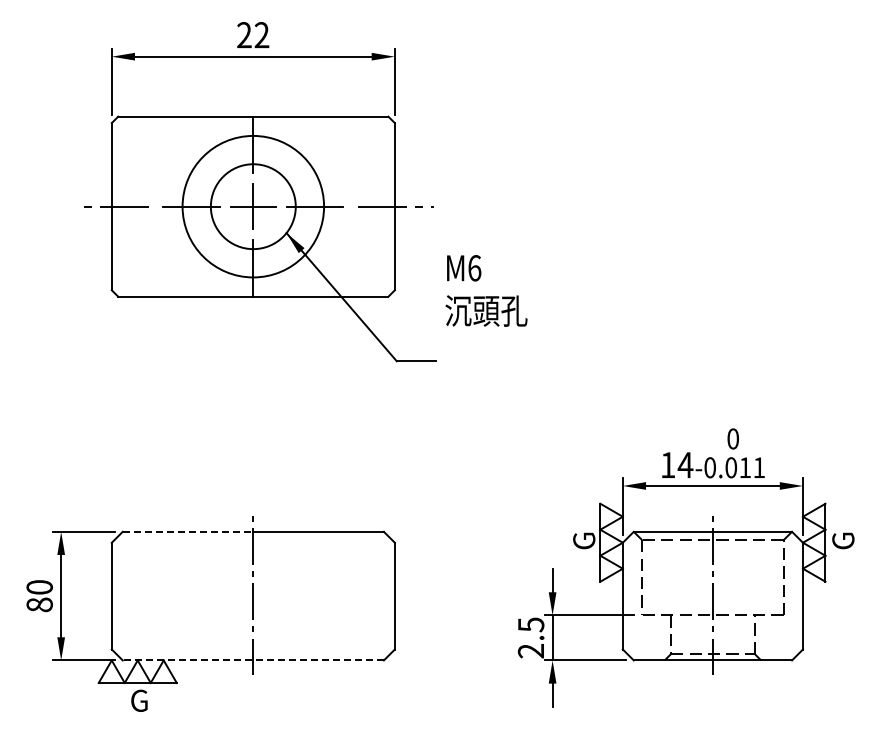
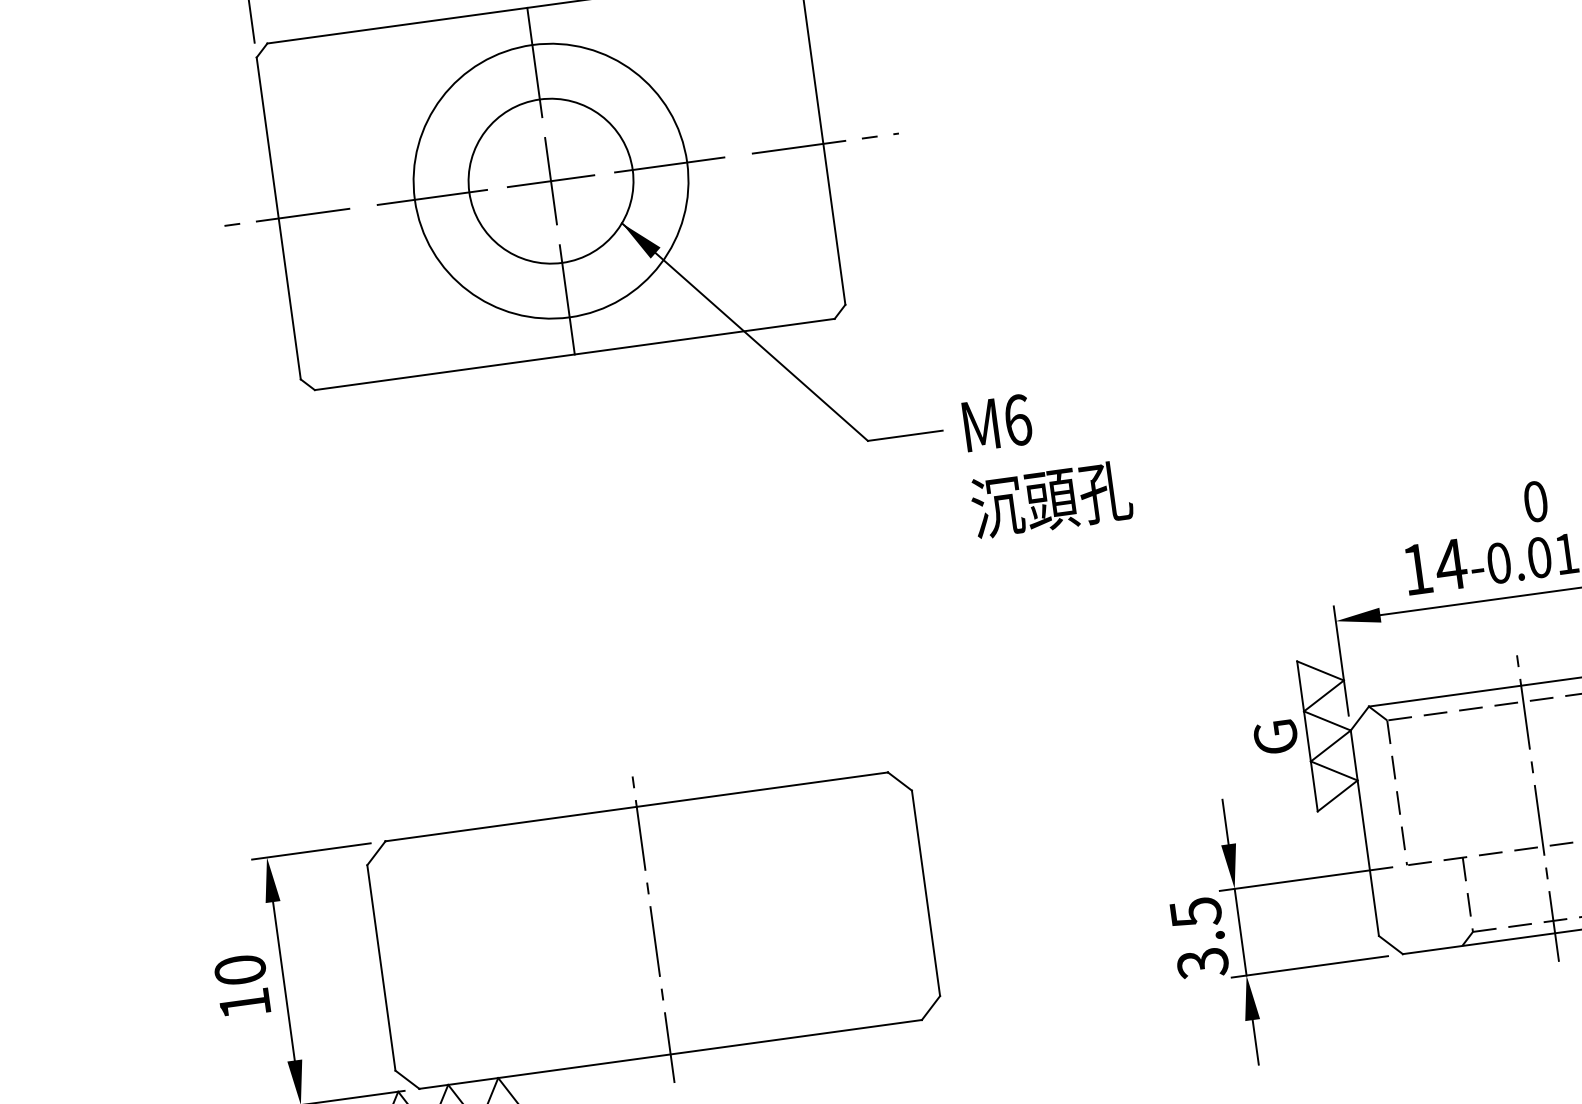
text: (486, 290) -> (1046, 459), moved
line: (188, 531) -> (511, 823), dashed -> solid
text: (39, 604) -> (244, 1003), 80 -> 10
text: (531, 651) -> (1203, 963), 2.5 -> 3.5
line: (253, 660) -> (670, 1054), dashed -> solid

